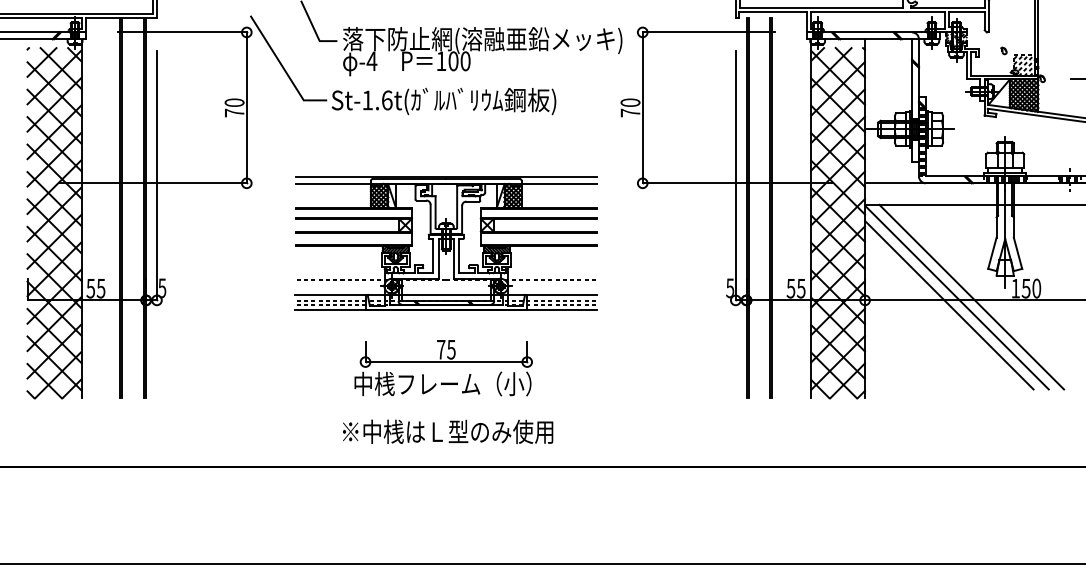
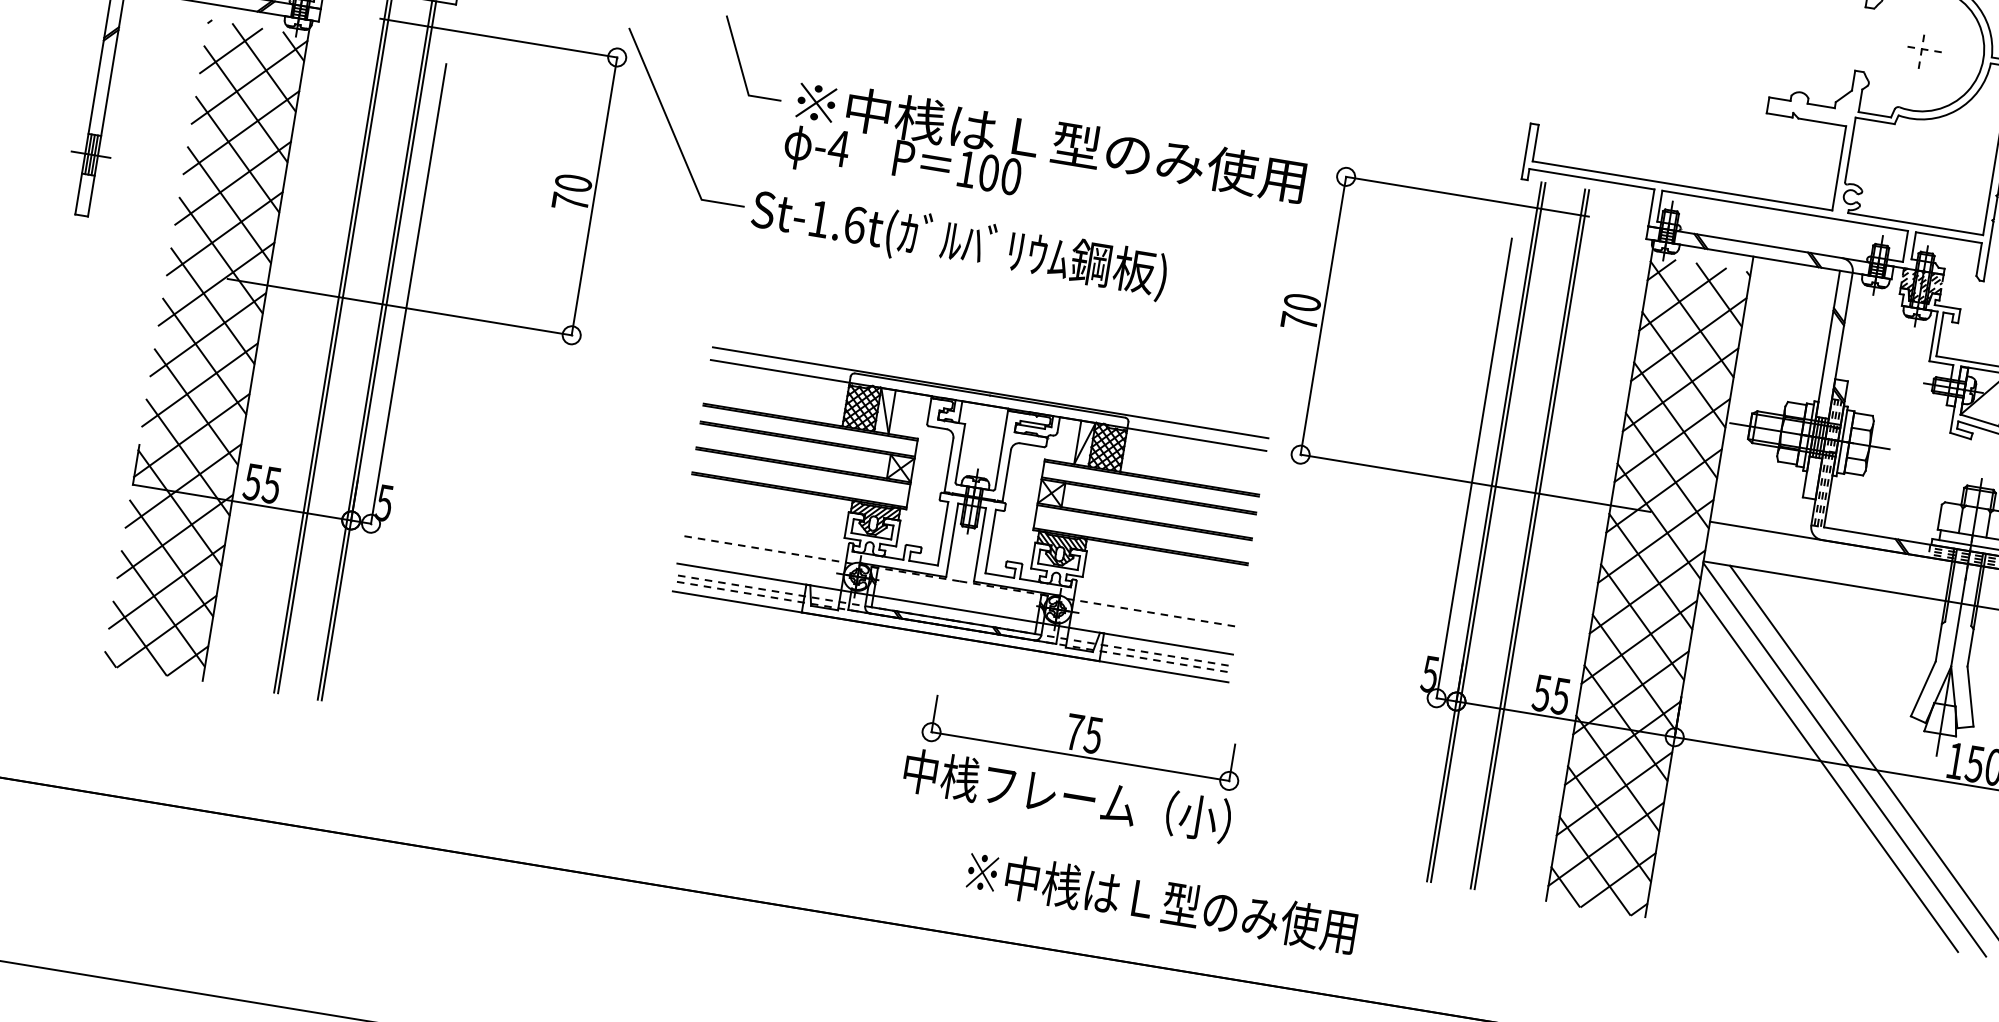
text: (482, 40) -> (1048, 143), 落下防止網(溶融亜鉛メッキ) -> ※中桟はＬ型のみ使用
part: (445, 243) -> (969, 514), moved
part: (443, 368) -> (1073, 767), moved
text: (448, 431) -> (1162, 901), moved

